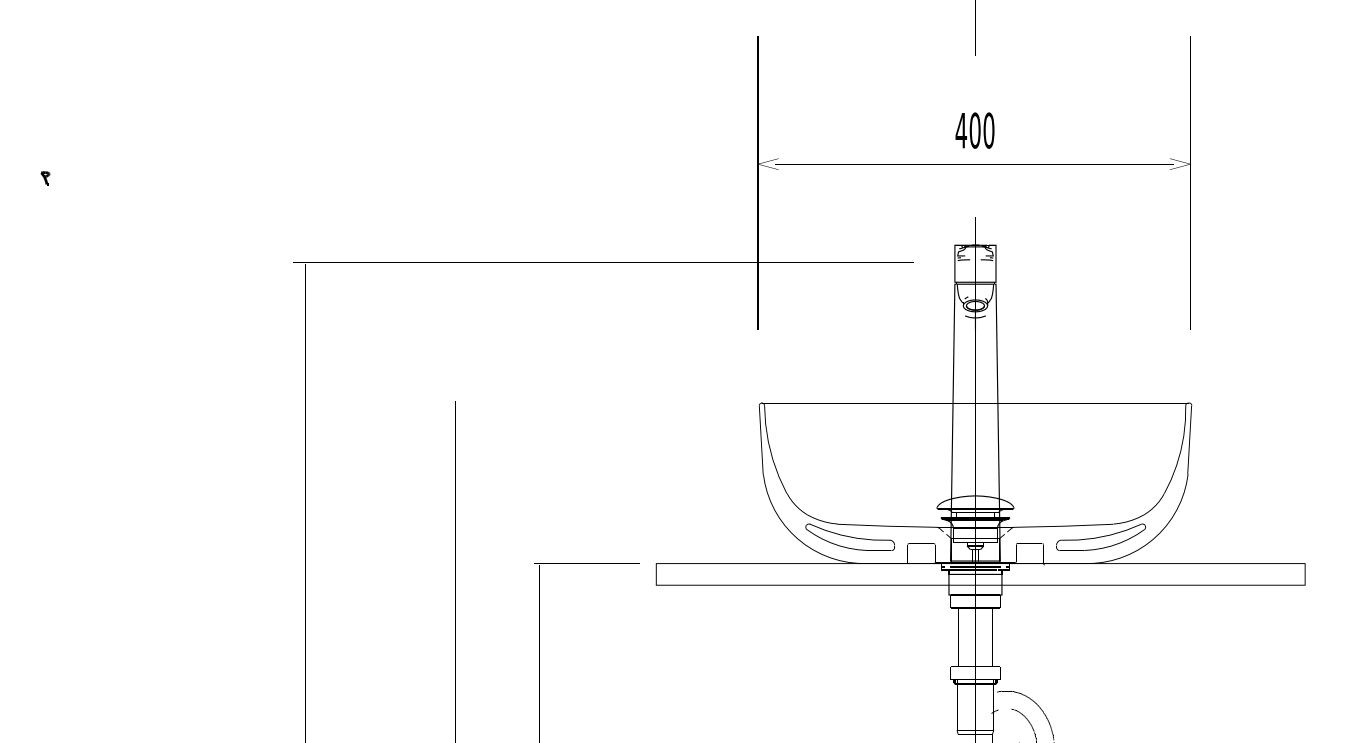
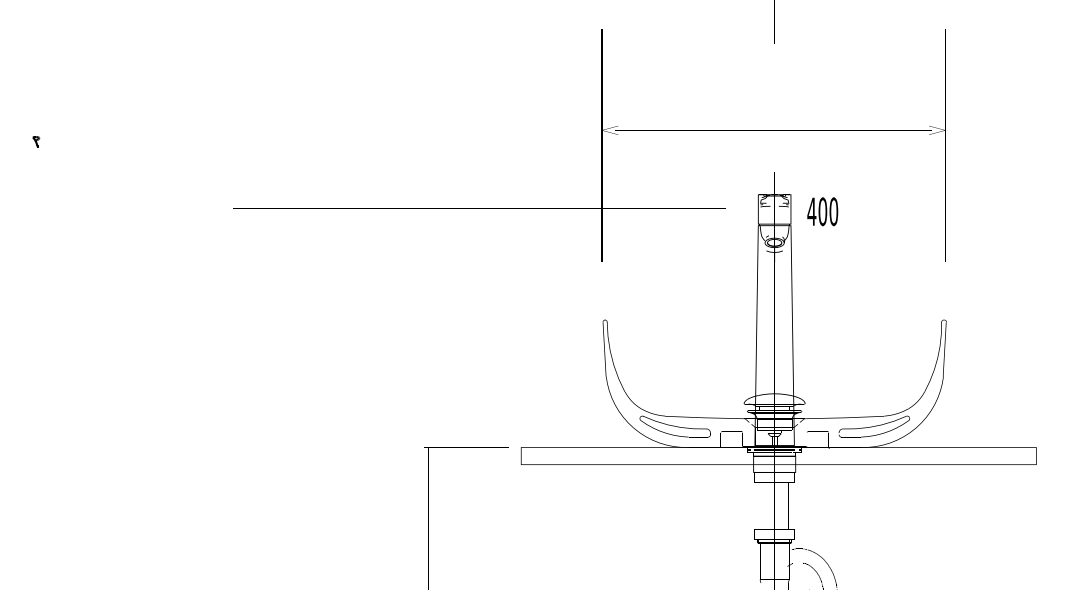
text: (974, 130) -> (822, 211), moved

